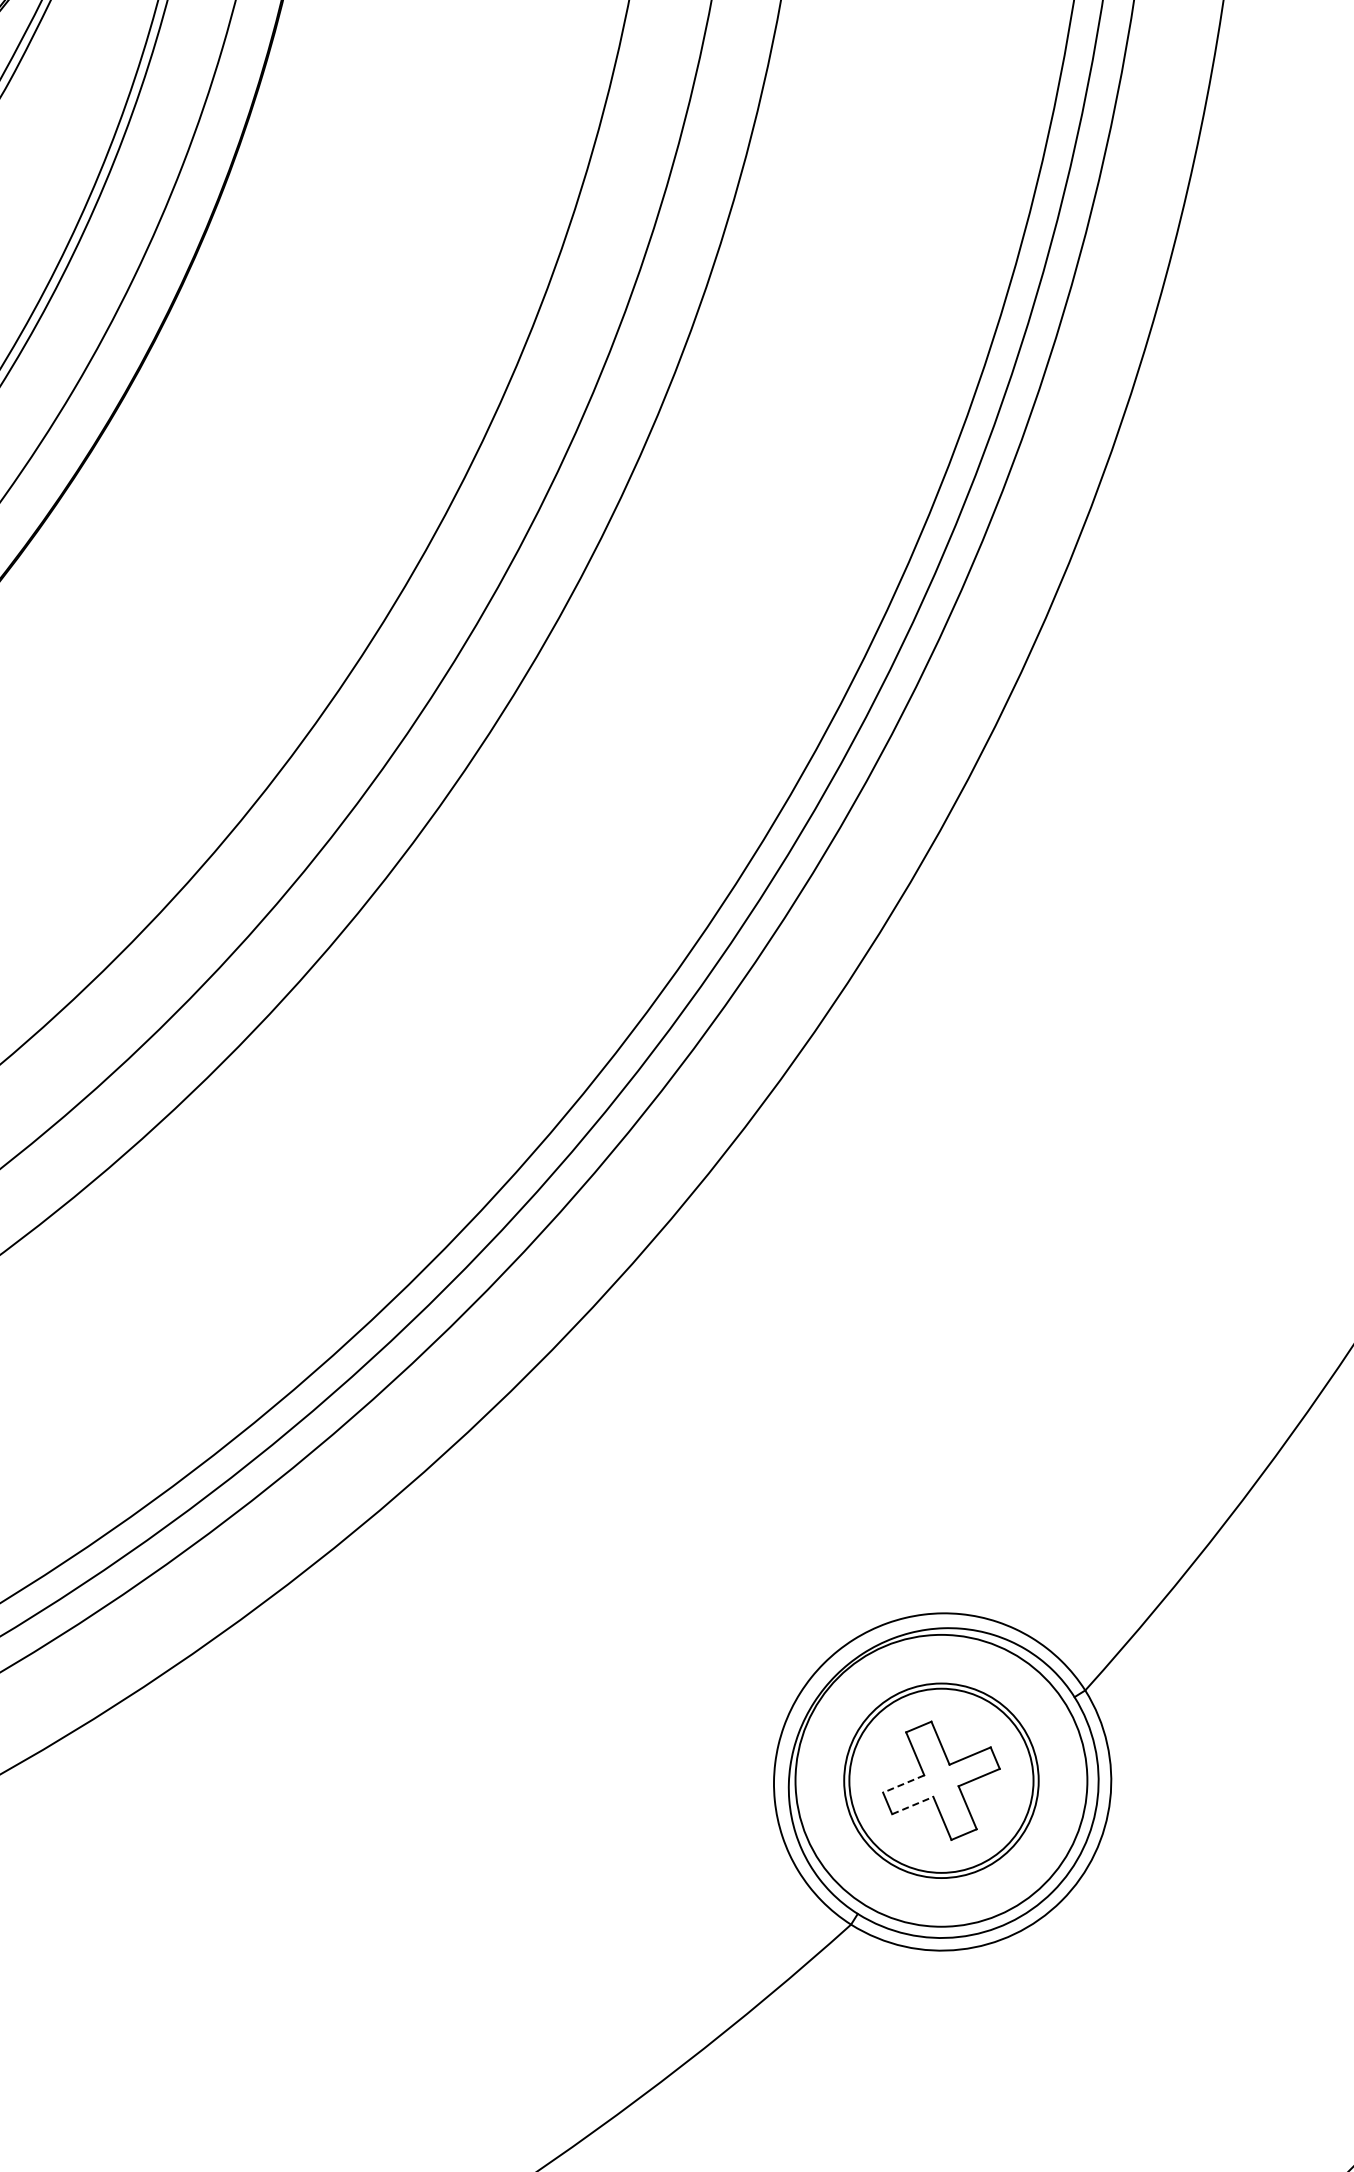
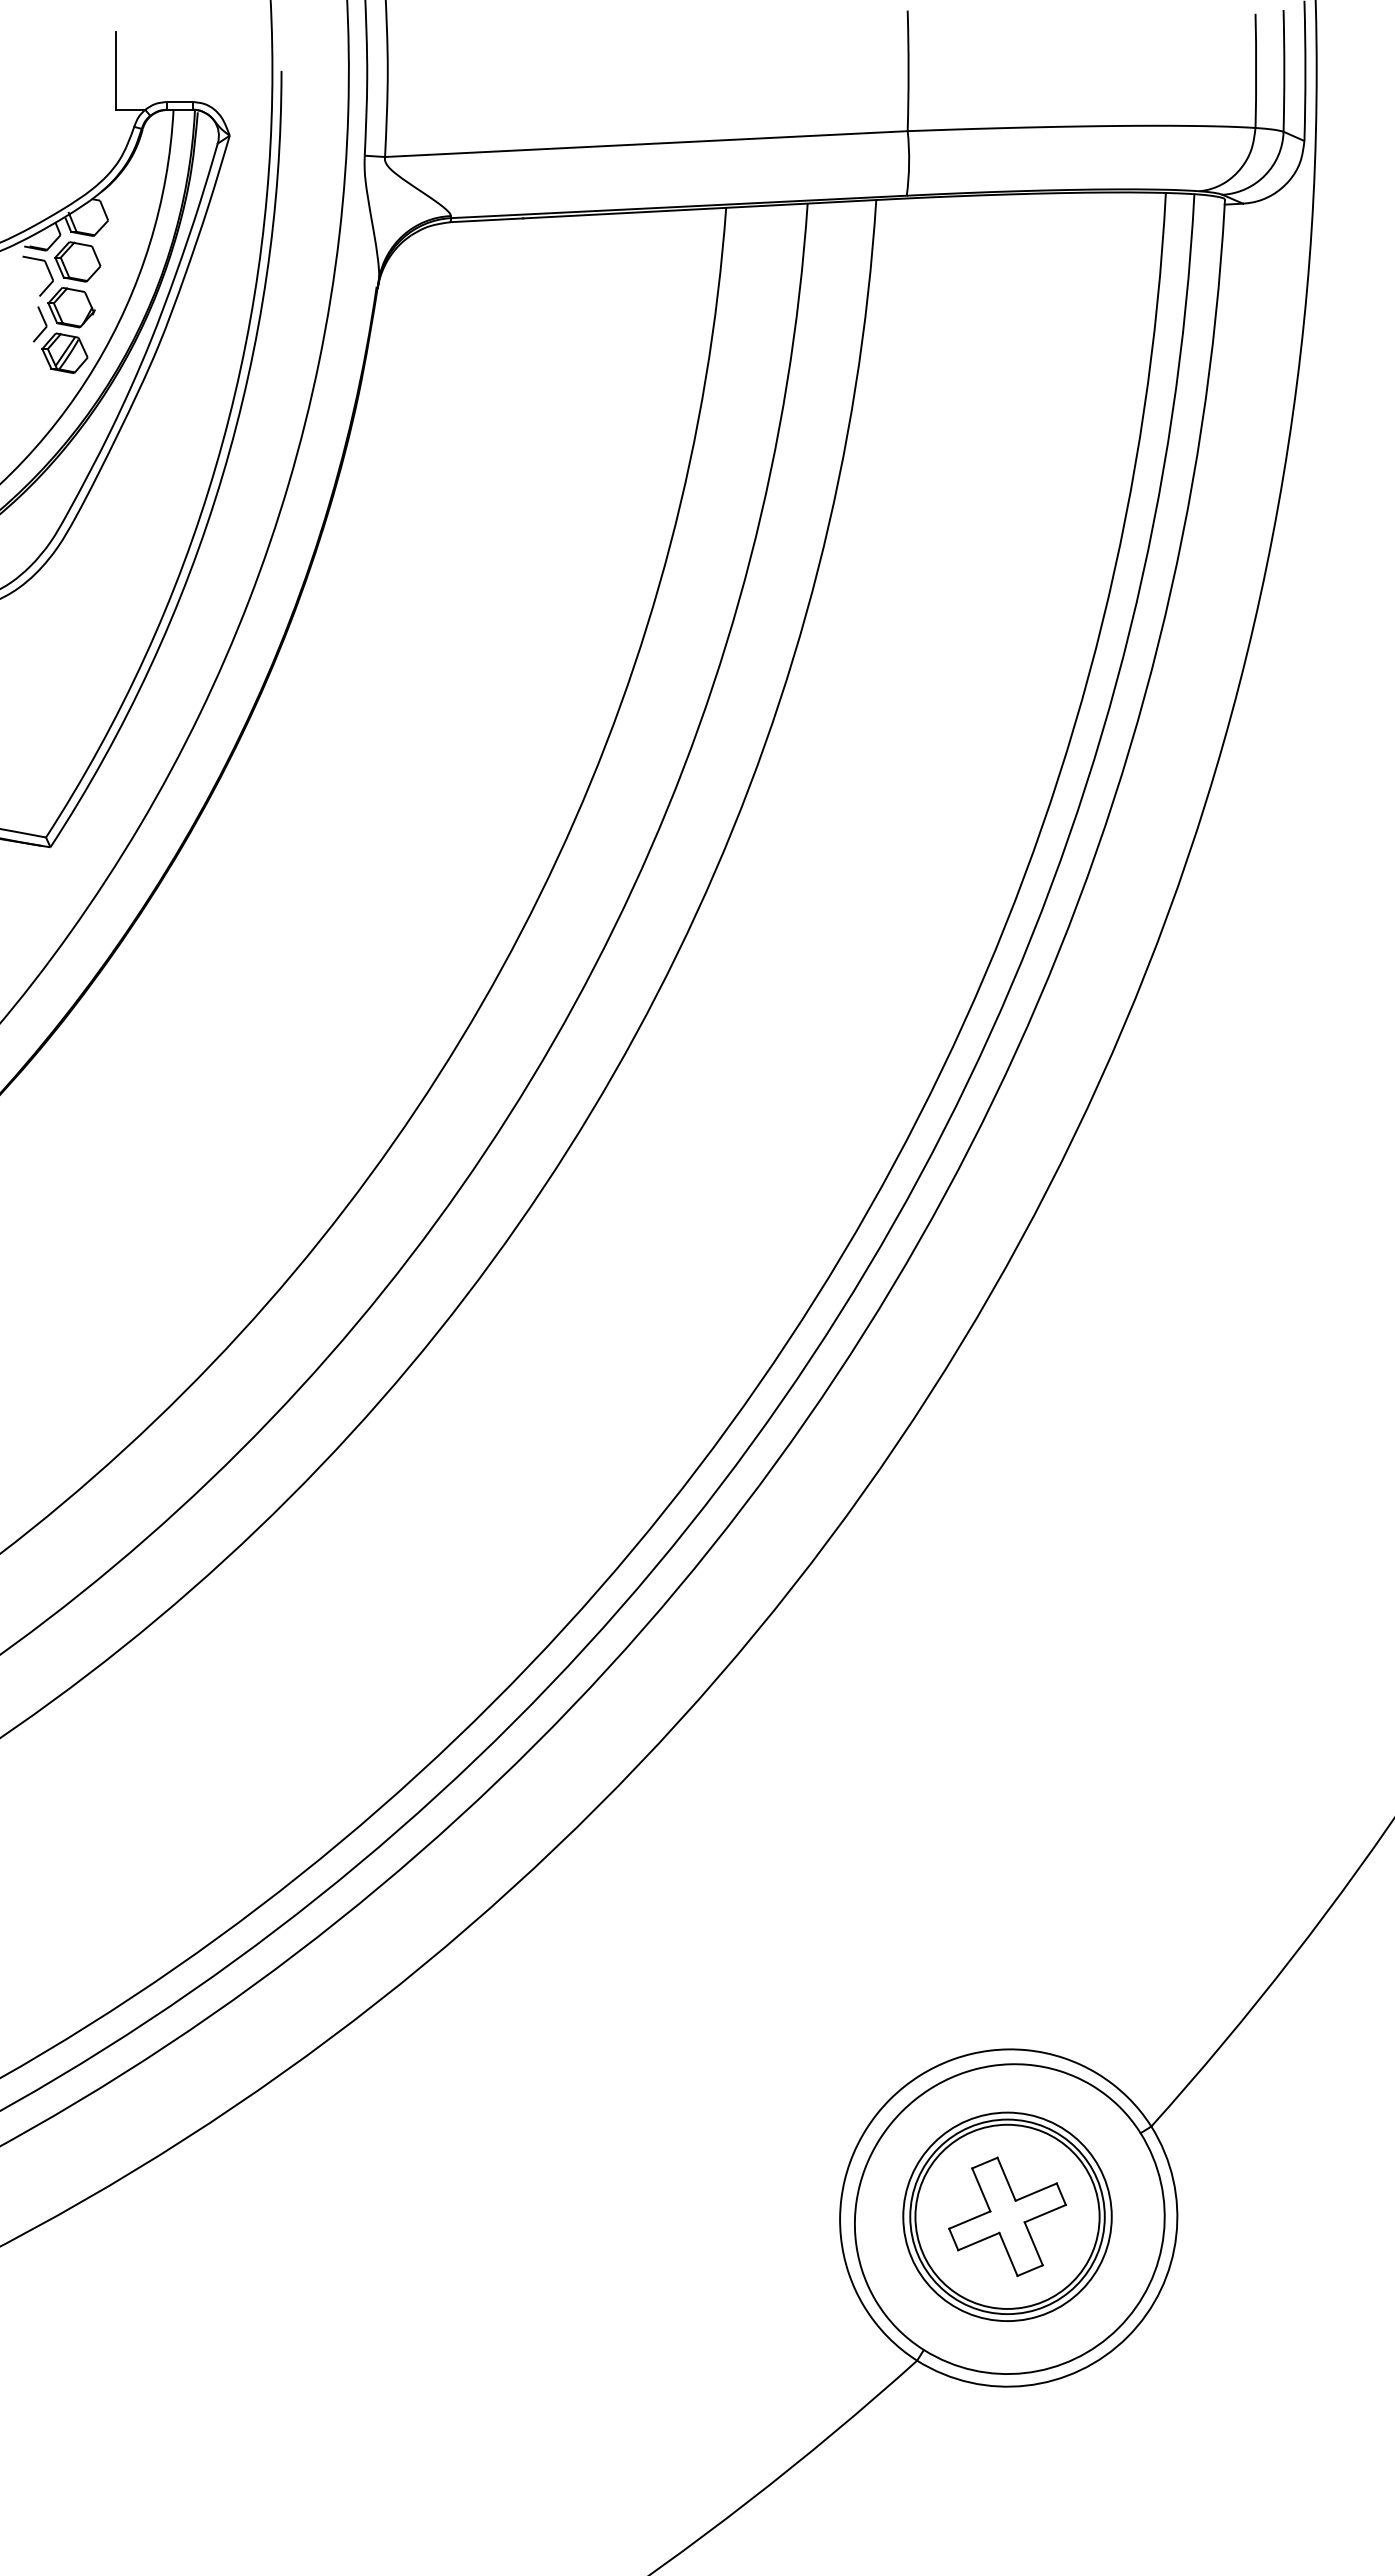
circle: (941, 1780) -> (1007, 2216), size x0.71
line: (903, 1784) -> (969, 2220), dashed -> solid
line: (913, 1805) -> (979, 2241), dashed -> solid

